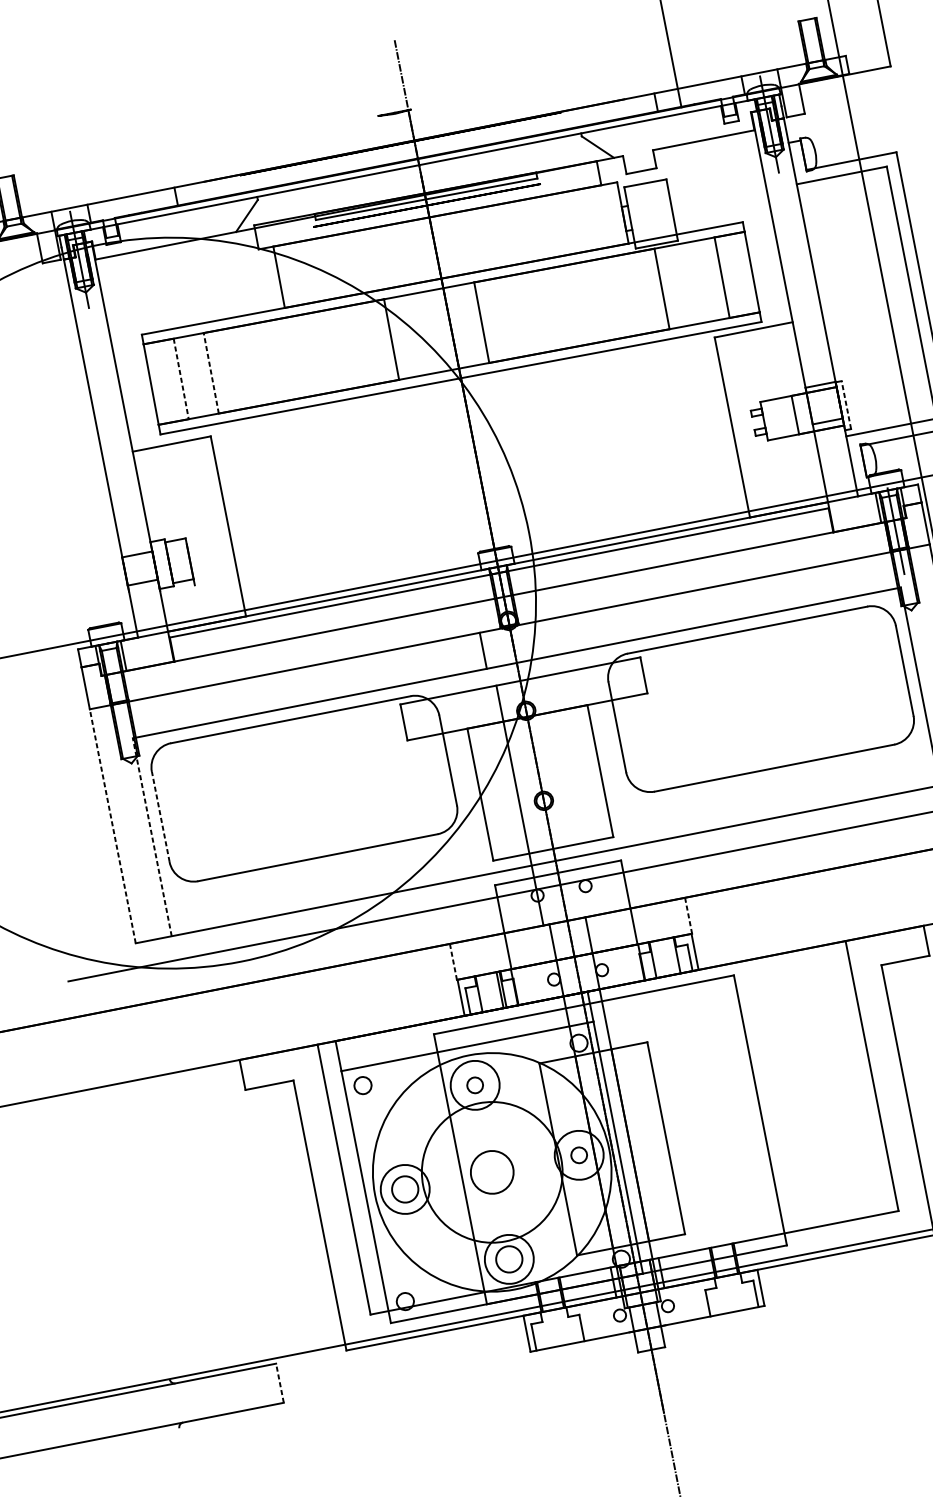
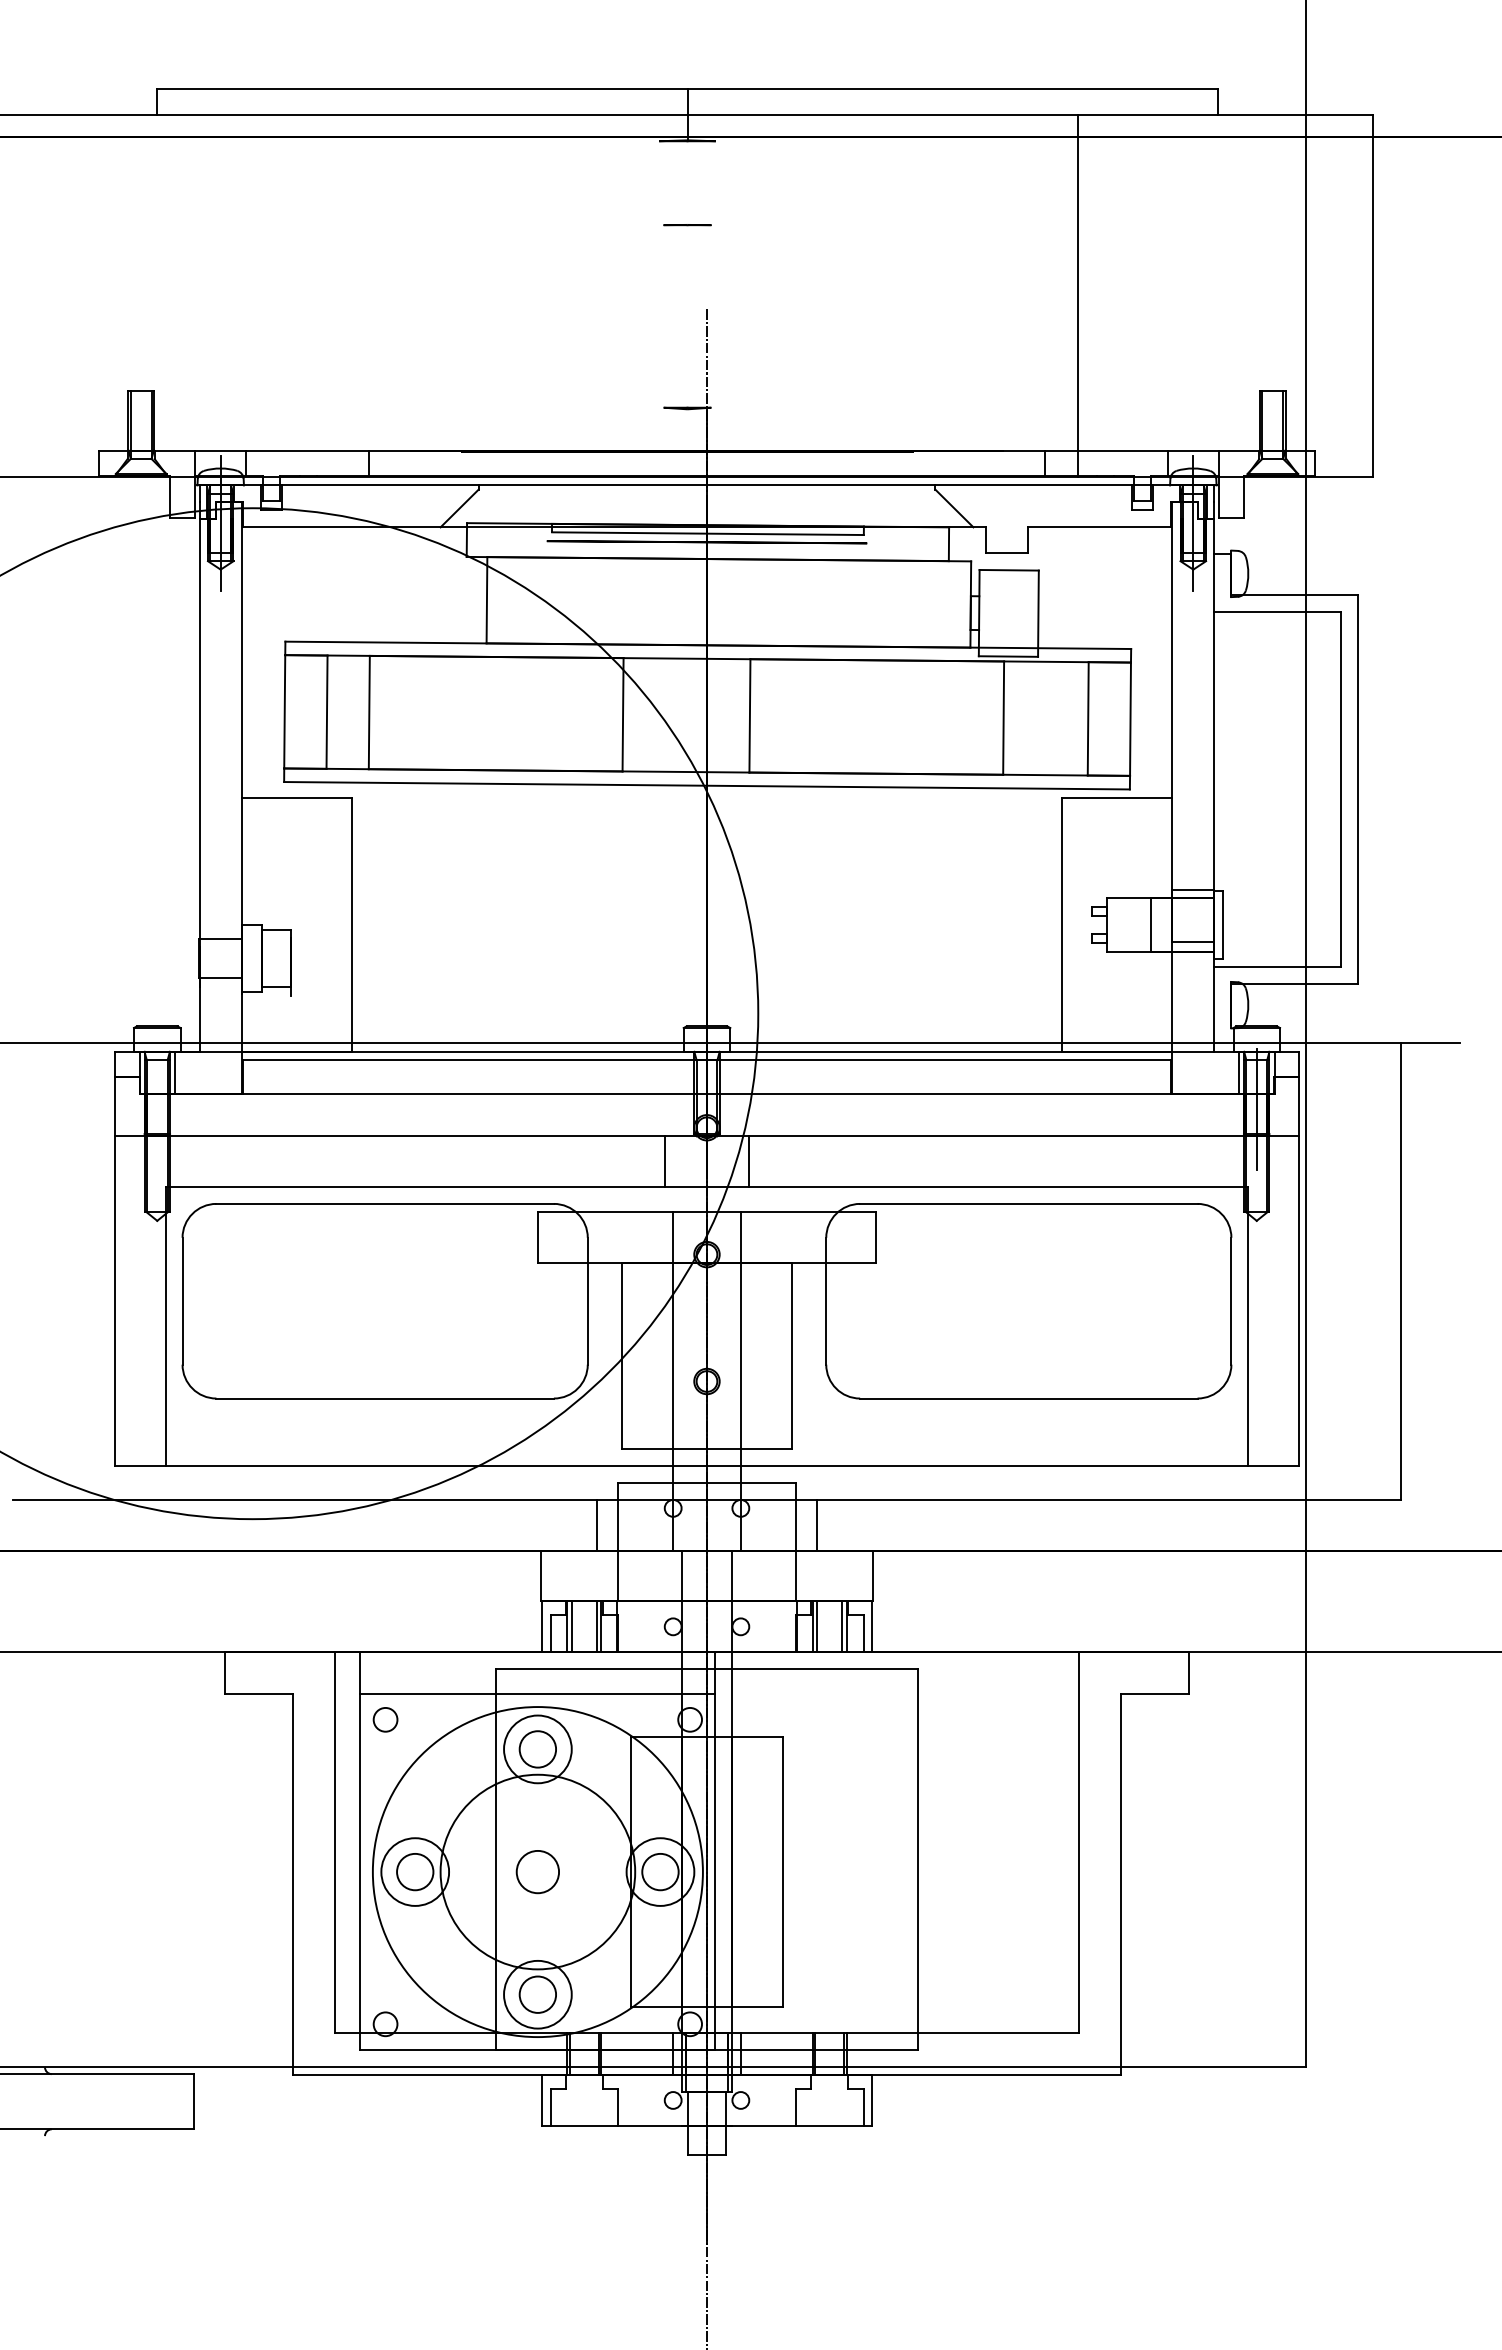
line: (211, 373) -> (369, 712), dashed -> solid
line: (181, 379) -> (327, 712), dashed -> solid
line: (846, 404) -> (1222, 924), dashed -> solid
line: (543, 638) -> (749, 1161), added
line: (567, 796) -> (740, 1381), added
line: (160, 816) -> (182, 1300), dashed -> solid
line: (112, 826) -> (114, 1301), dashed -> solid
line: (152, 837) -> (165, 1326), dashed -> solid
line: (642, 886) -> (817, 1524), added
line: (688, 916) -> (872, 1576), dashed -> solid
line: (486, 917) -> (597, 1524), added
line: (674, 955) -> (842, 1626), added
line: (656, 959) -> (817, 1626), added
line: (453, 962) -> (541, 1576), dashed -> solid
line: (481, 993) -> (571, 1626), added
circle: (474, 1085) -> (537, 1749), size x1.67
circle: (579, 1154) -> (660, 1871), size x1.67
circle: (491, 1172) -> (537, 1871), size x0.71
line: (279, 1383) -> (193, 2101), dashed -> solid

